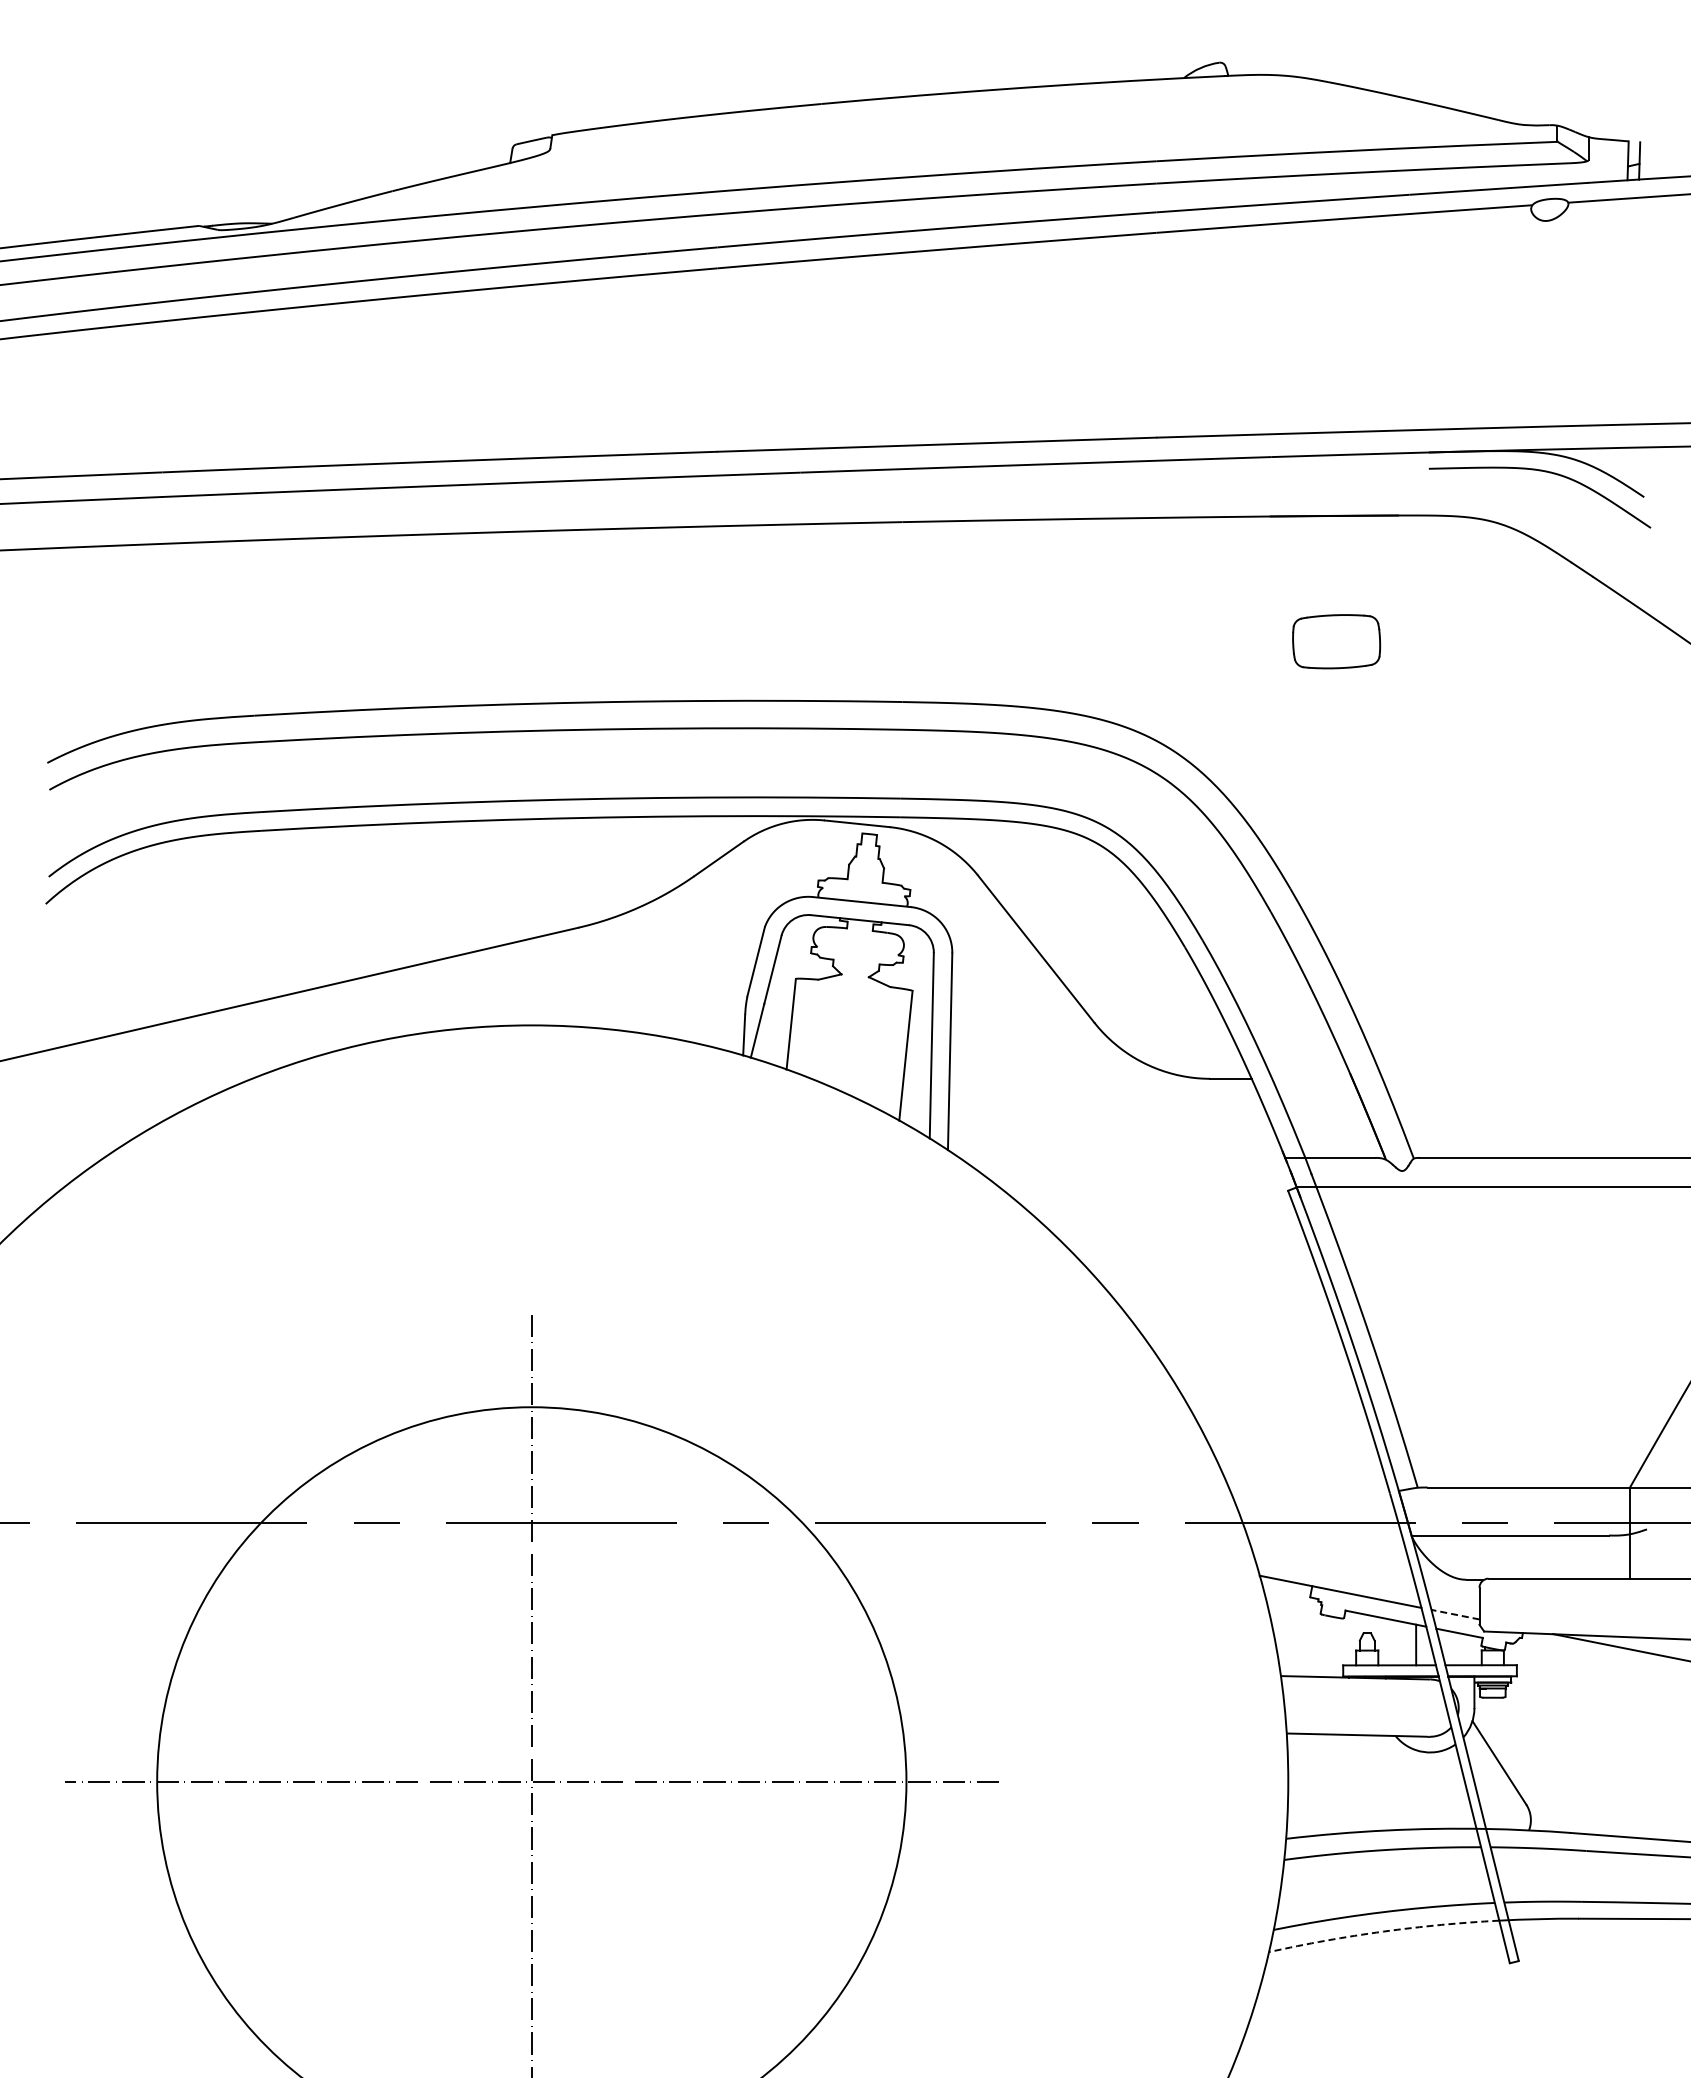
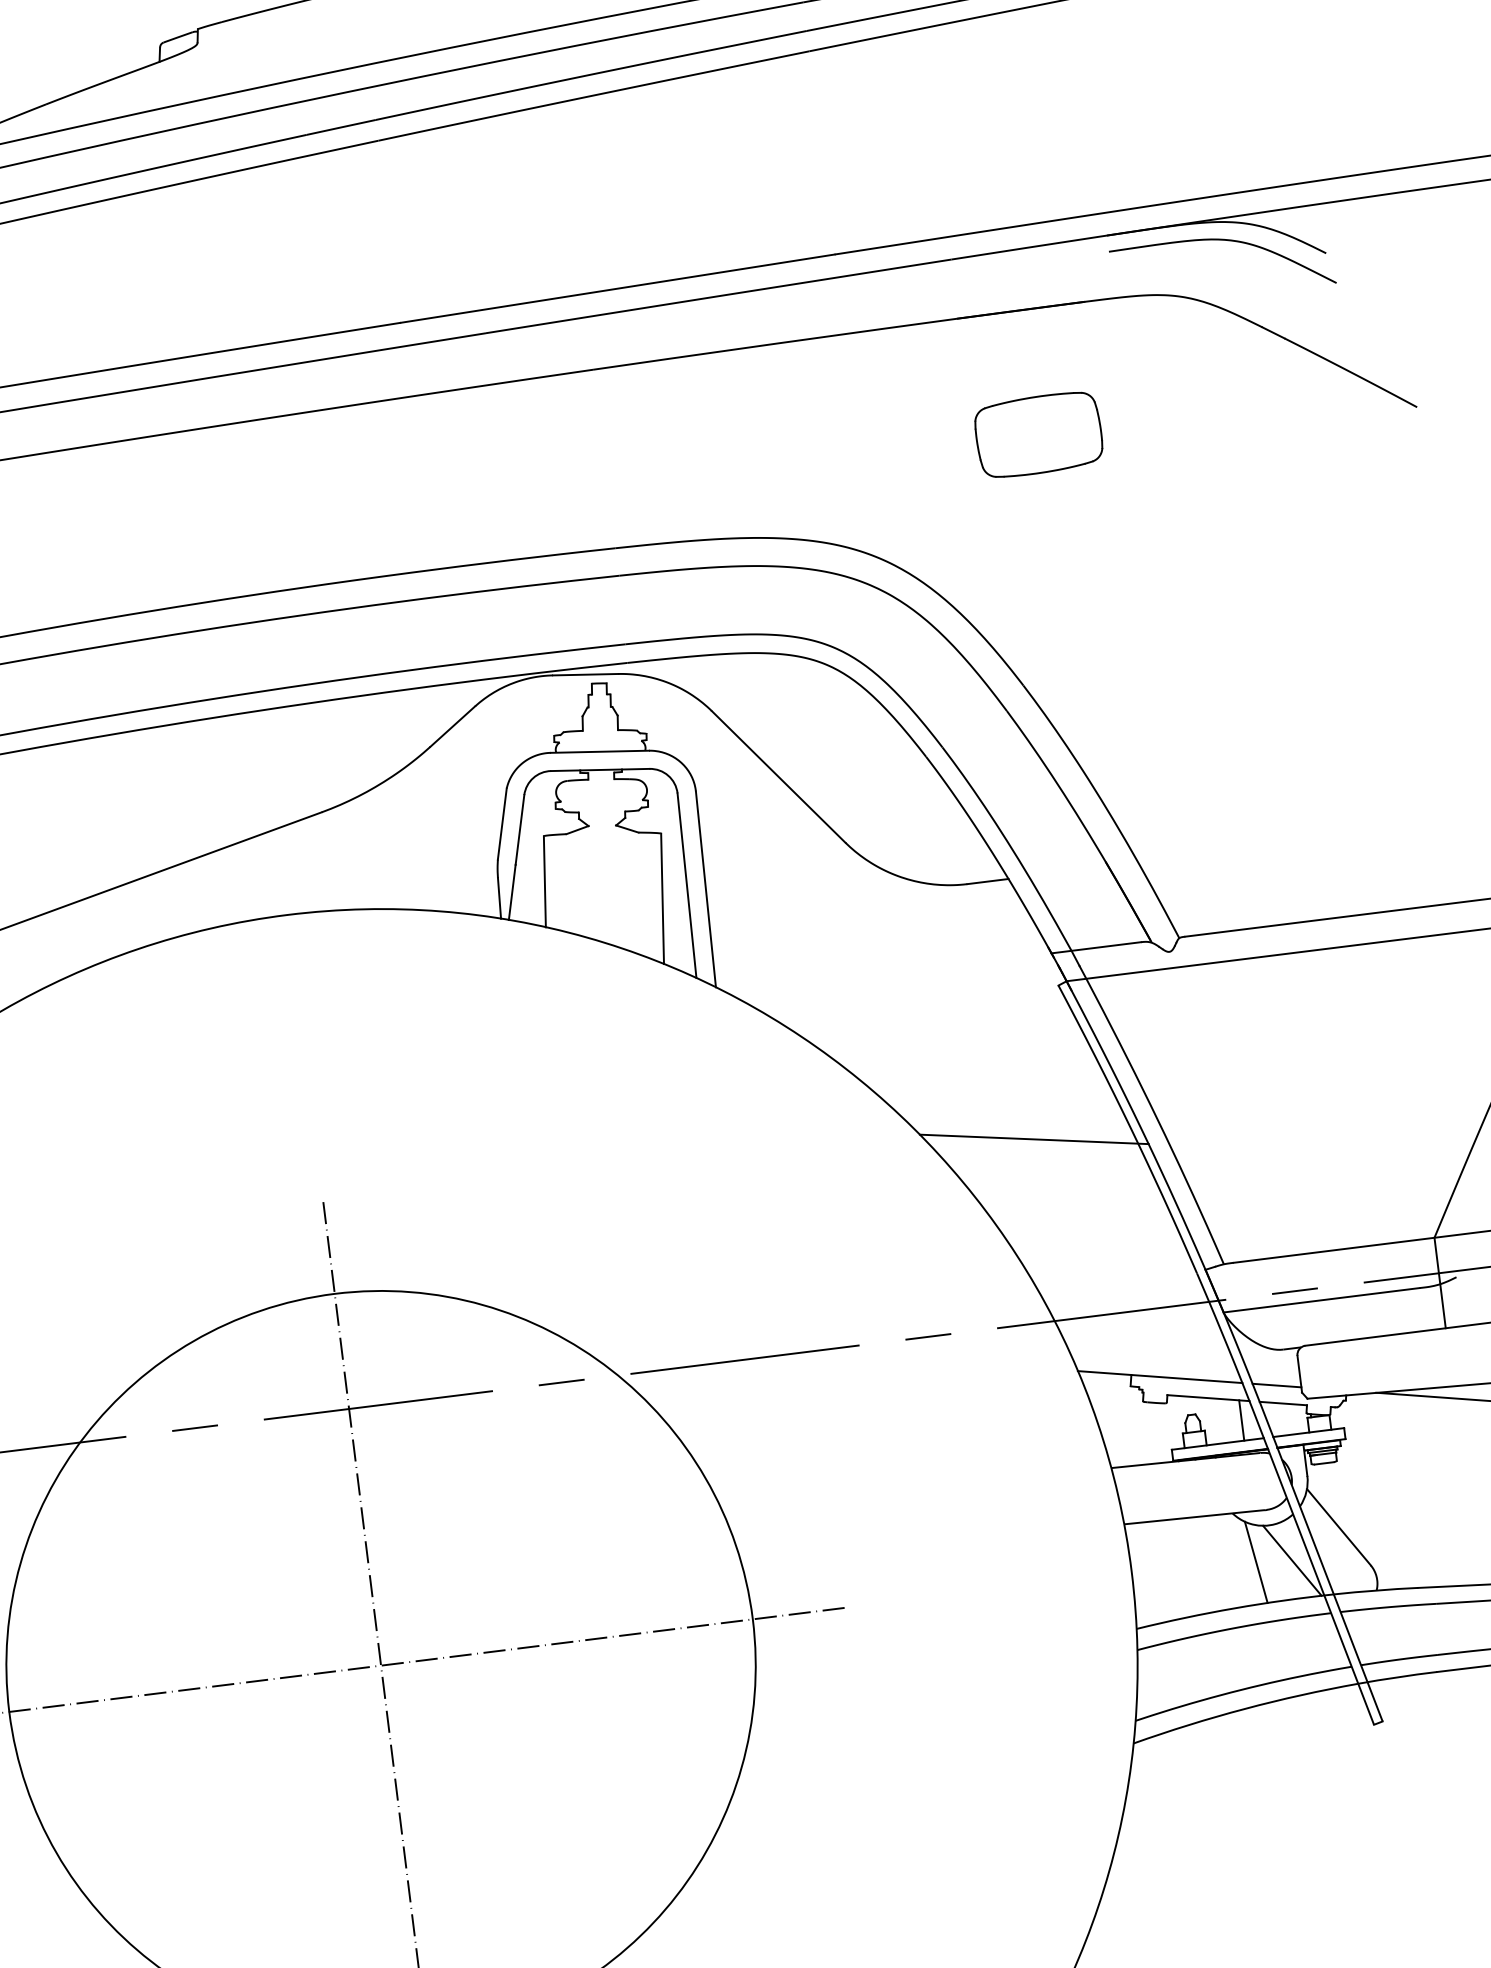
part: (1336, 641) -> (1038, 434), size x1.43
line: (1244, 1340) -> (1033, 1139), added
line: (1455, 1614) -> (1276, 1385), dashed -> solid
line: (1412, 1787) -> (1255, 1562), added
line: (1448, 1790) -> (1291, 1560), added
arc: (1383, 1931) -> (1244, 1708), dashed -> solid

